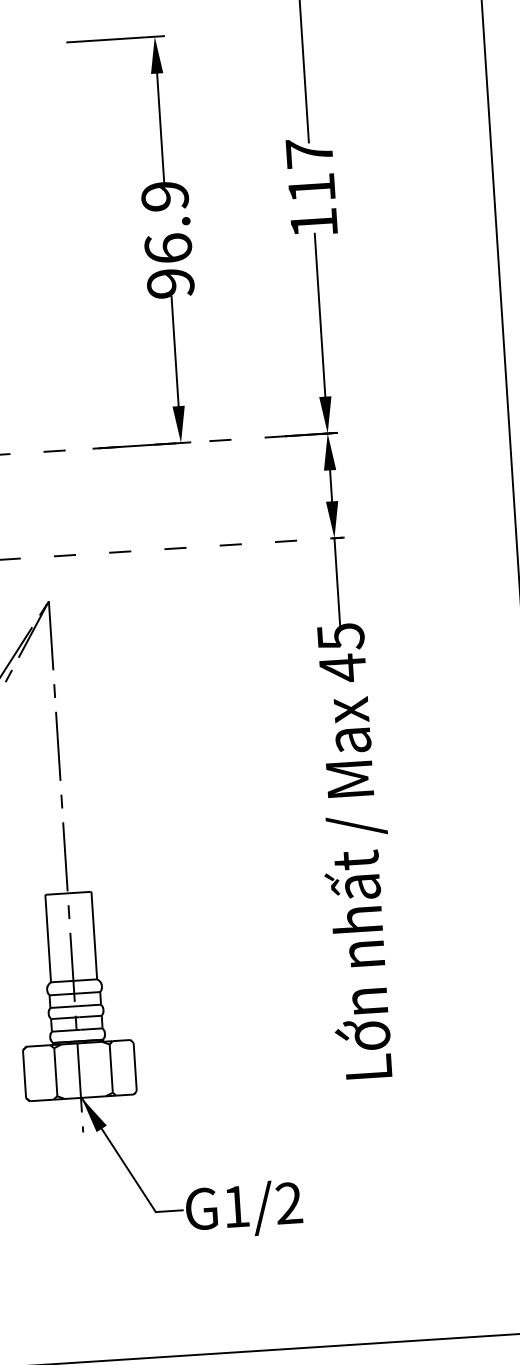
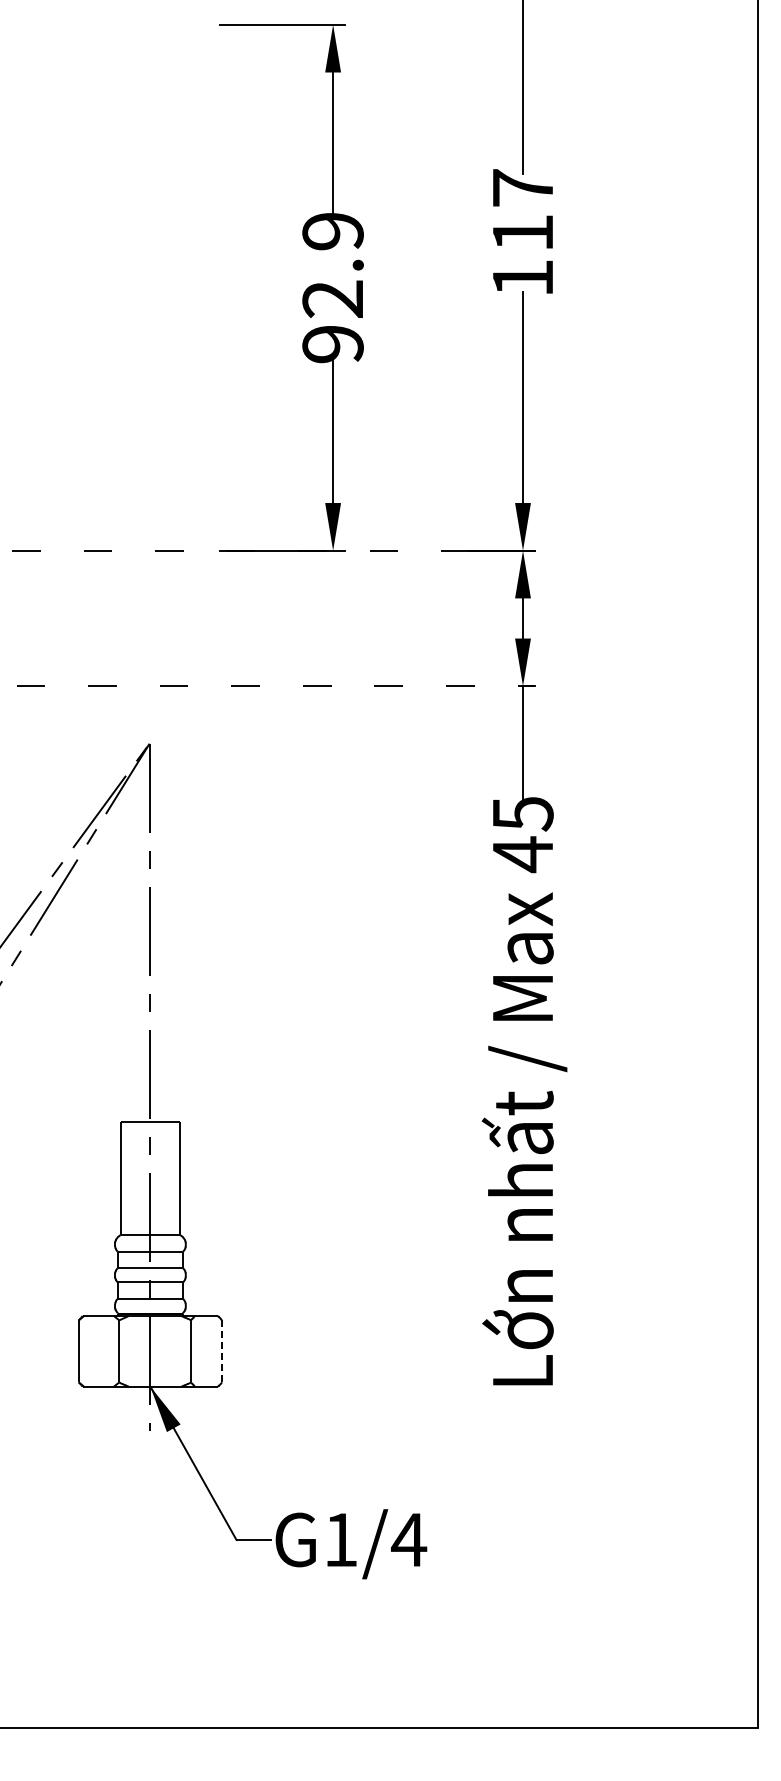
text: (167, 248) -> (332, 298), 96.9 -> 92.9
line: (135, 1066) -> (222, 1350), solid -> dashed
text: (289, 1203) -> (409, 1539), G1/2 -> G1/4

